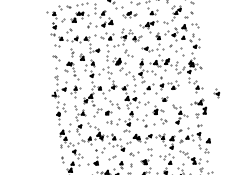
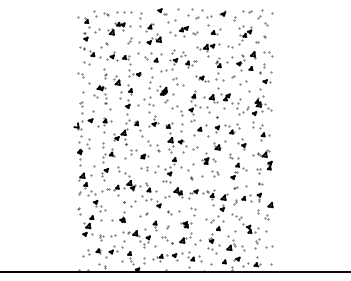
part: (128, 14) -> (183, 31), size x1.67
part: (55, 57) -> (83, 78), size x1.67
part: (216, 93) -> (241, 144), moved
part: (164, 99) -> (219, 145), size x1.67

